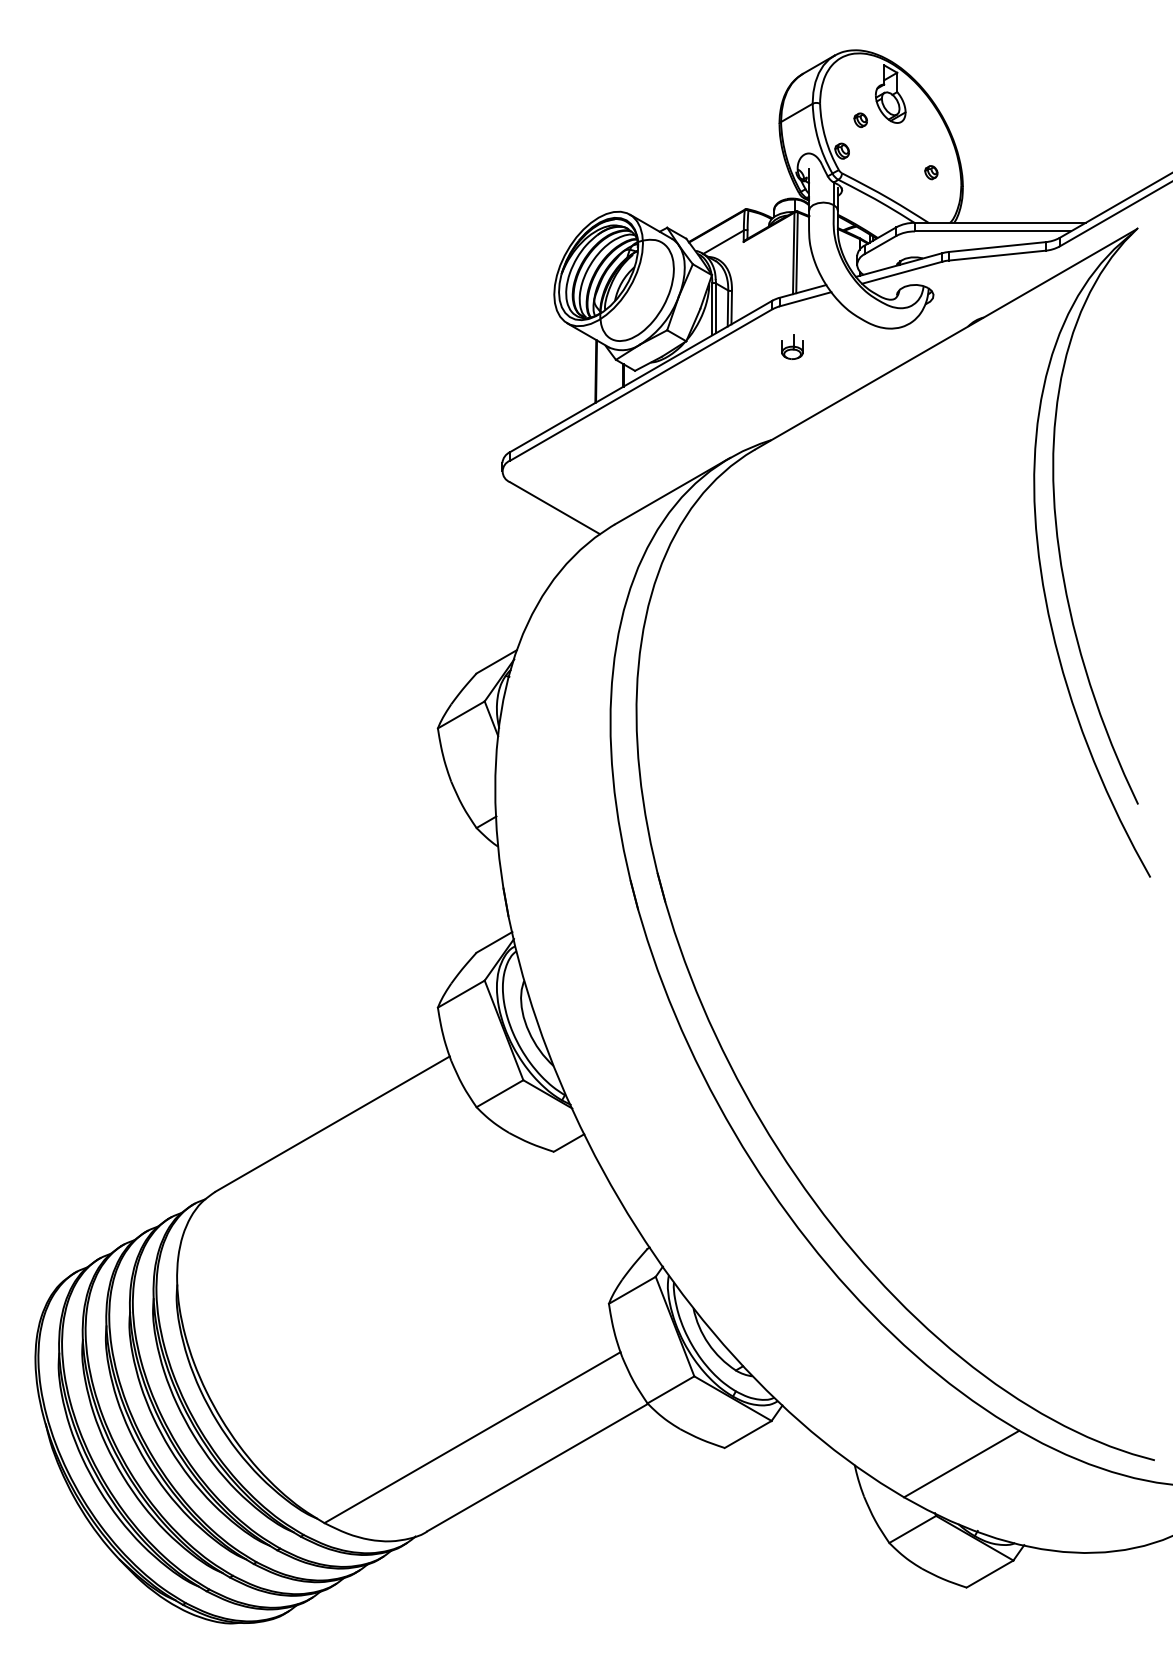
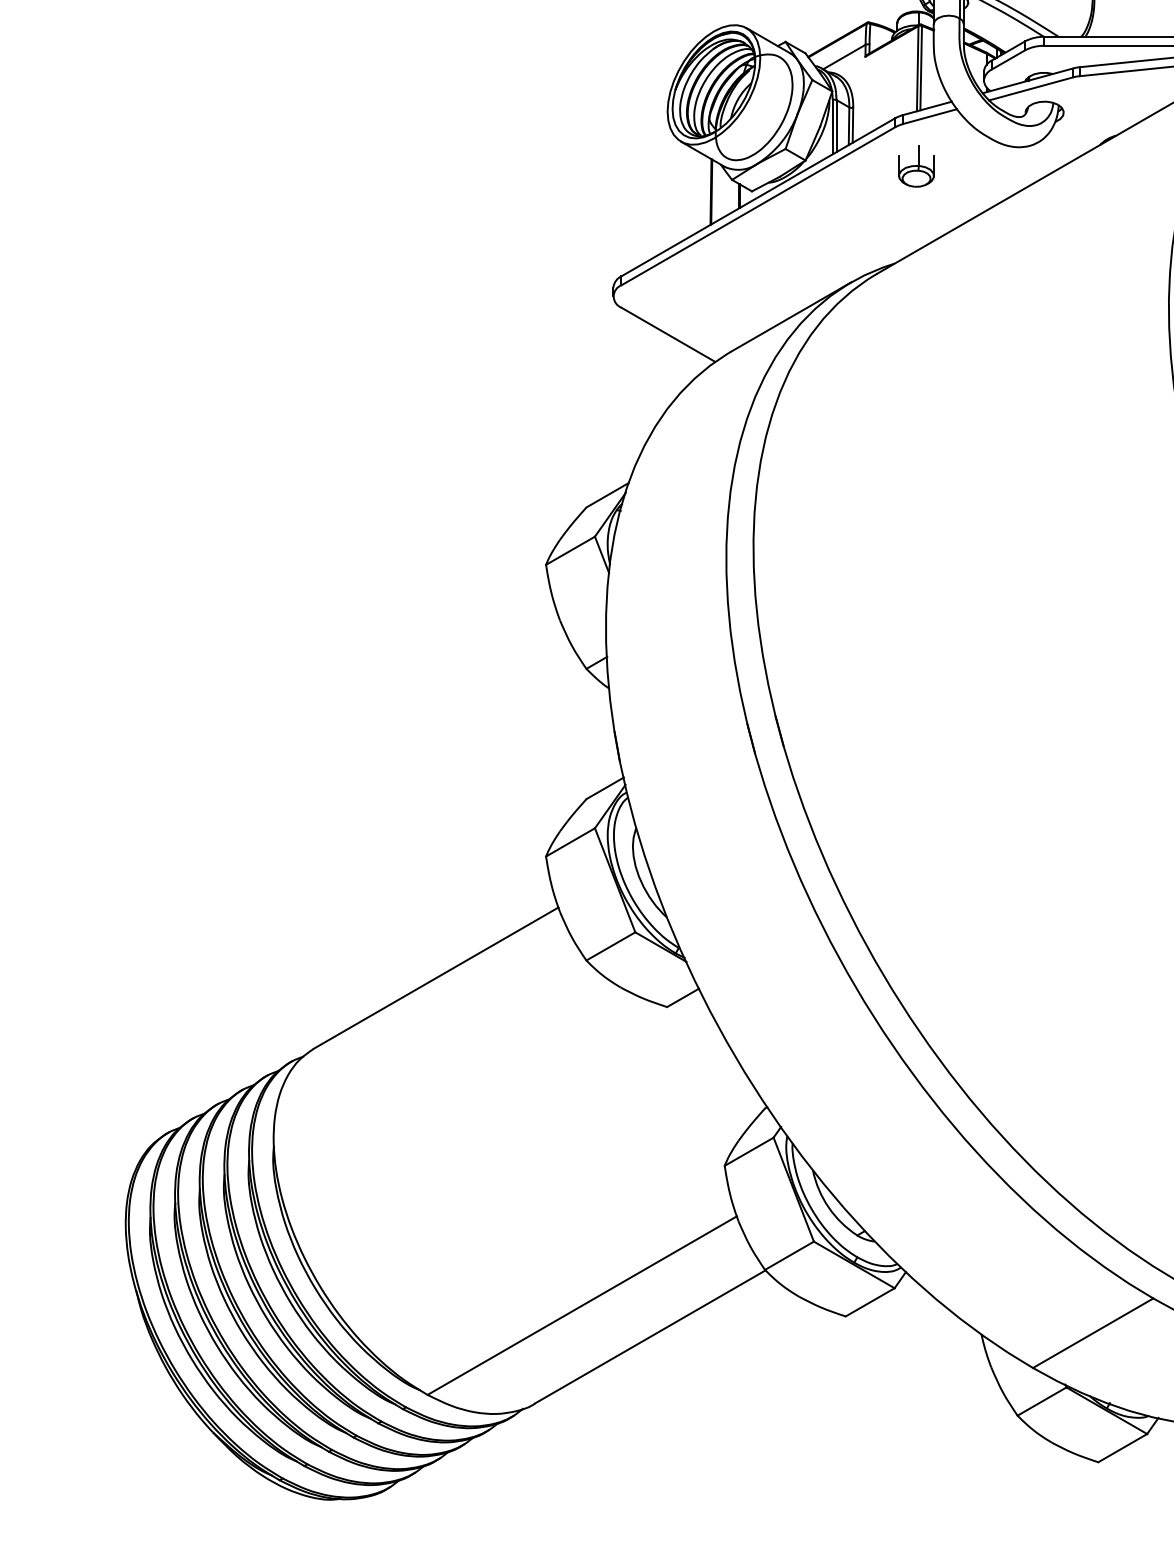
part: (792, 346) -> (916, 165), size x1.6

